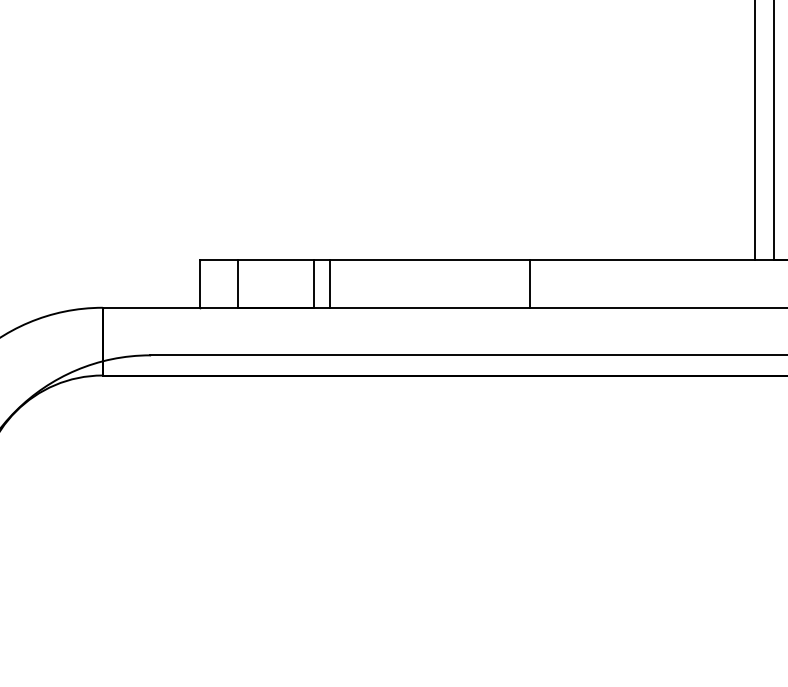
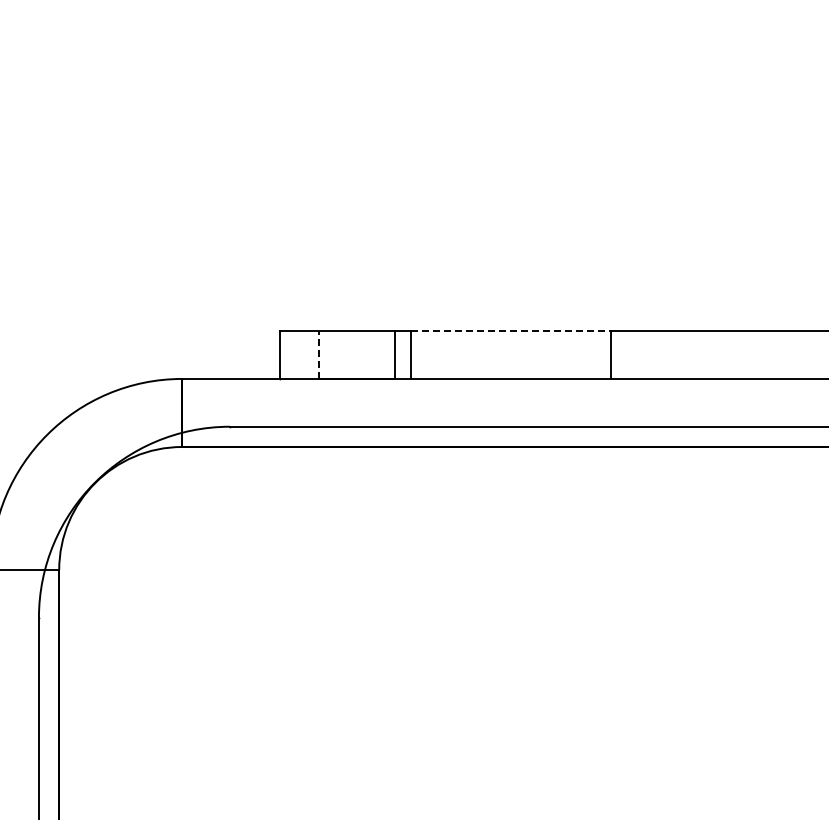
line: (430, 260) -> (511, 331), solid -> dashed
line: (238, 284) -> (318, 355), solid -> dashed

